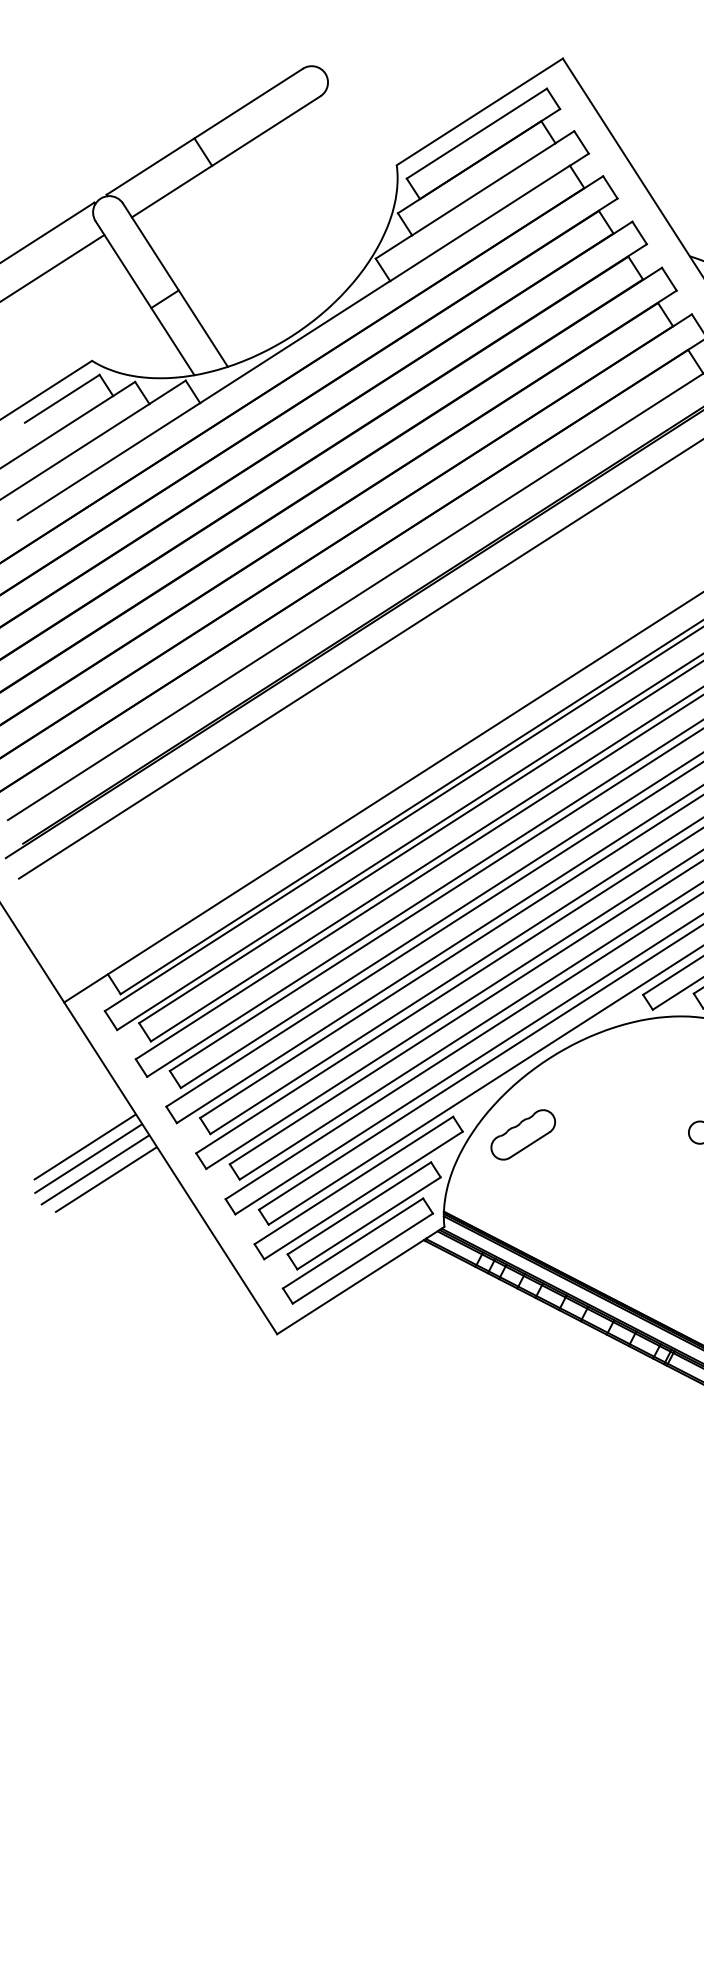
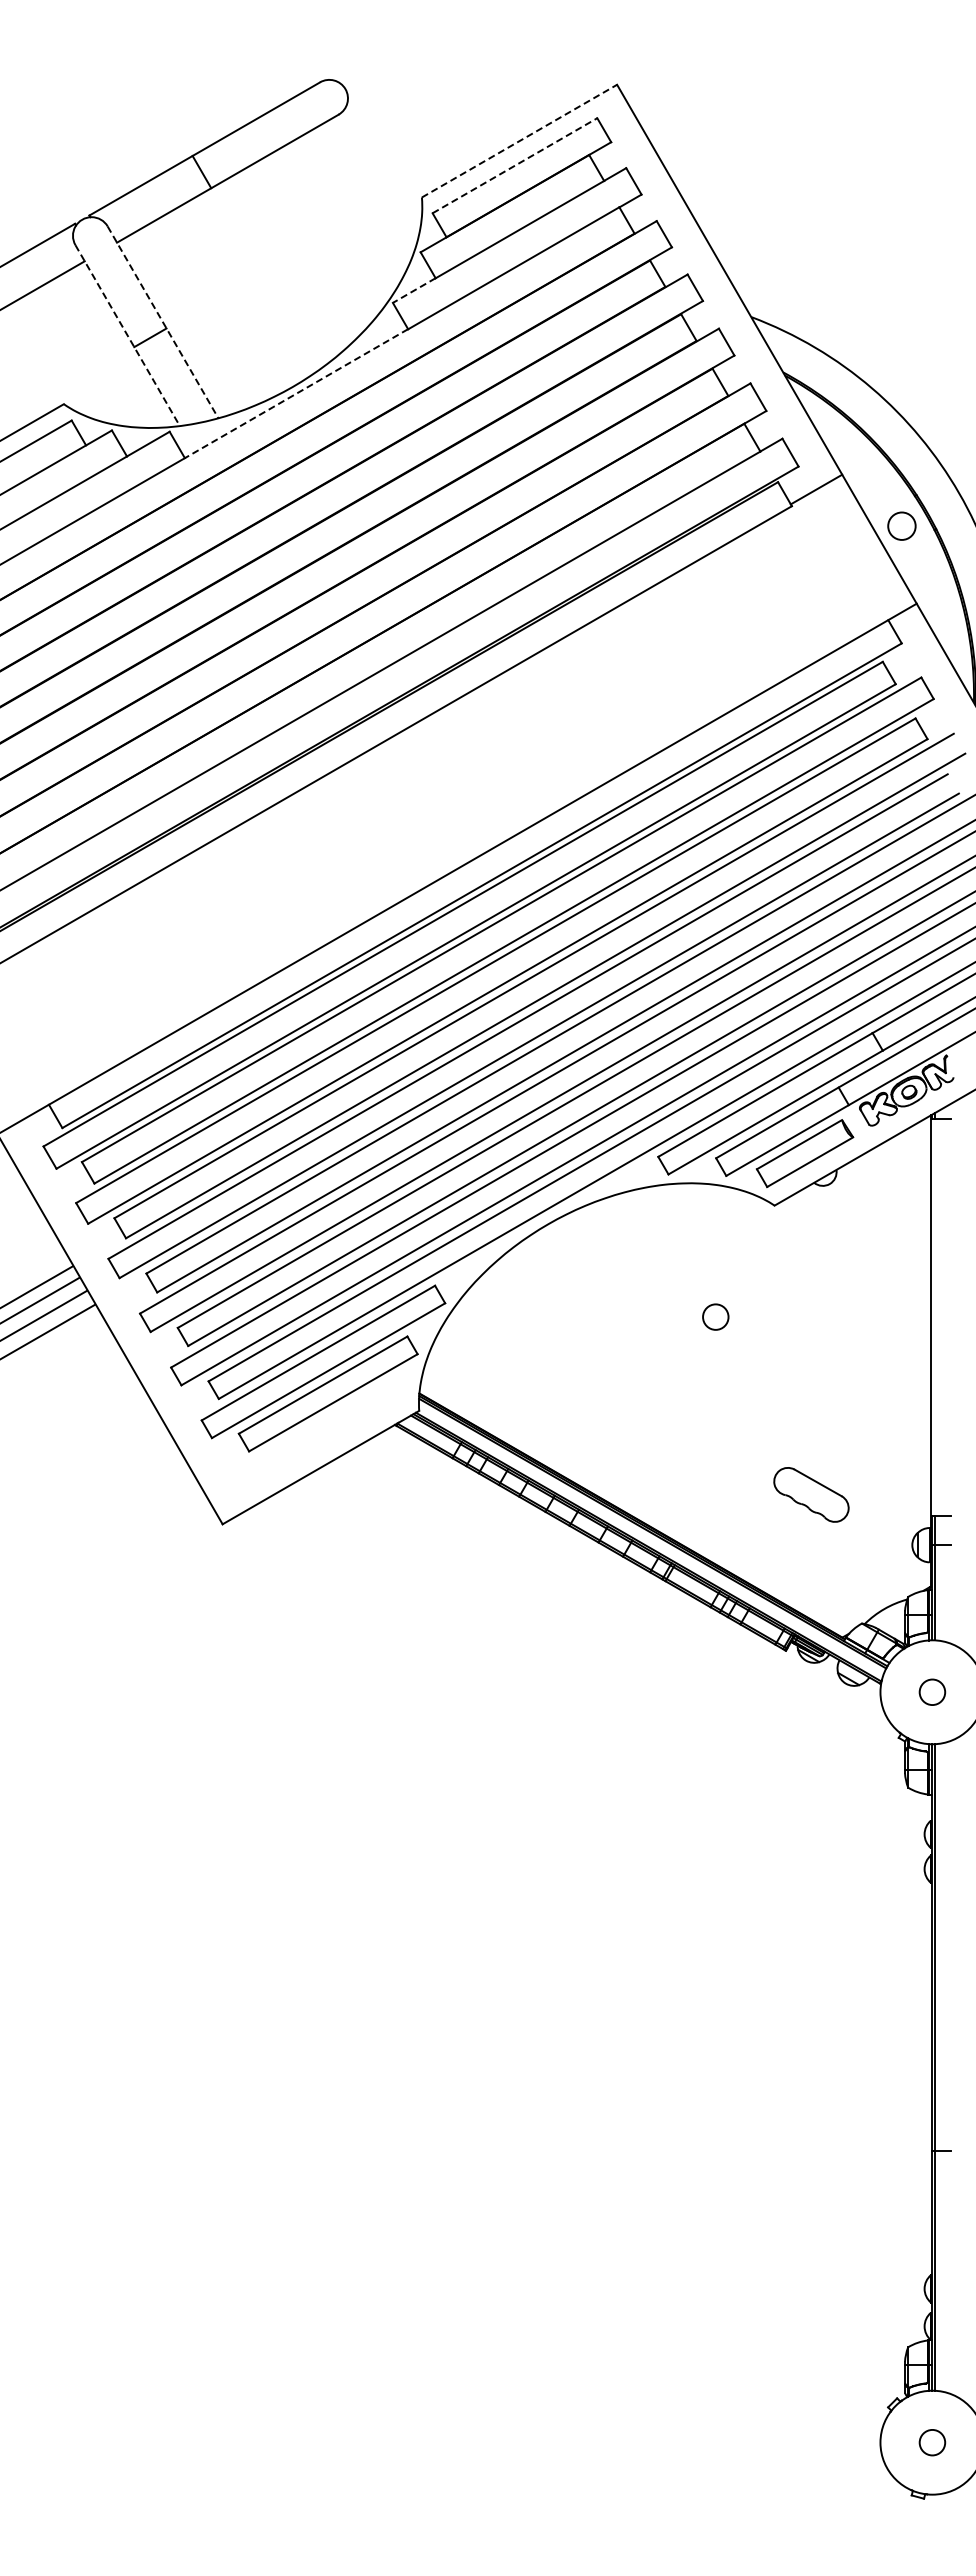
line: (479, 112) -> (519, 141), solid -> dashed
line: (477, 133) -> (515, 165), solid -> dashed
line: (394, 246) -> (414, 290), solid -> dashed
line: (175, 285) -> (163, 322), solid -> dashed
line: (144, 299) -> (127, 336), solid -> dashed
line: (295, 341) -> (296, 393), solid -> dashed
part: (522, 1135) -> (513, 1310), removed
part: (357, 1250) -> (318, 1433), removed

